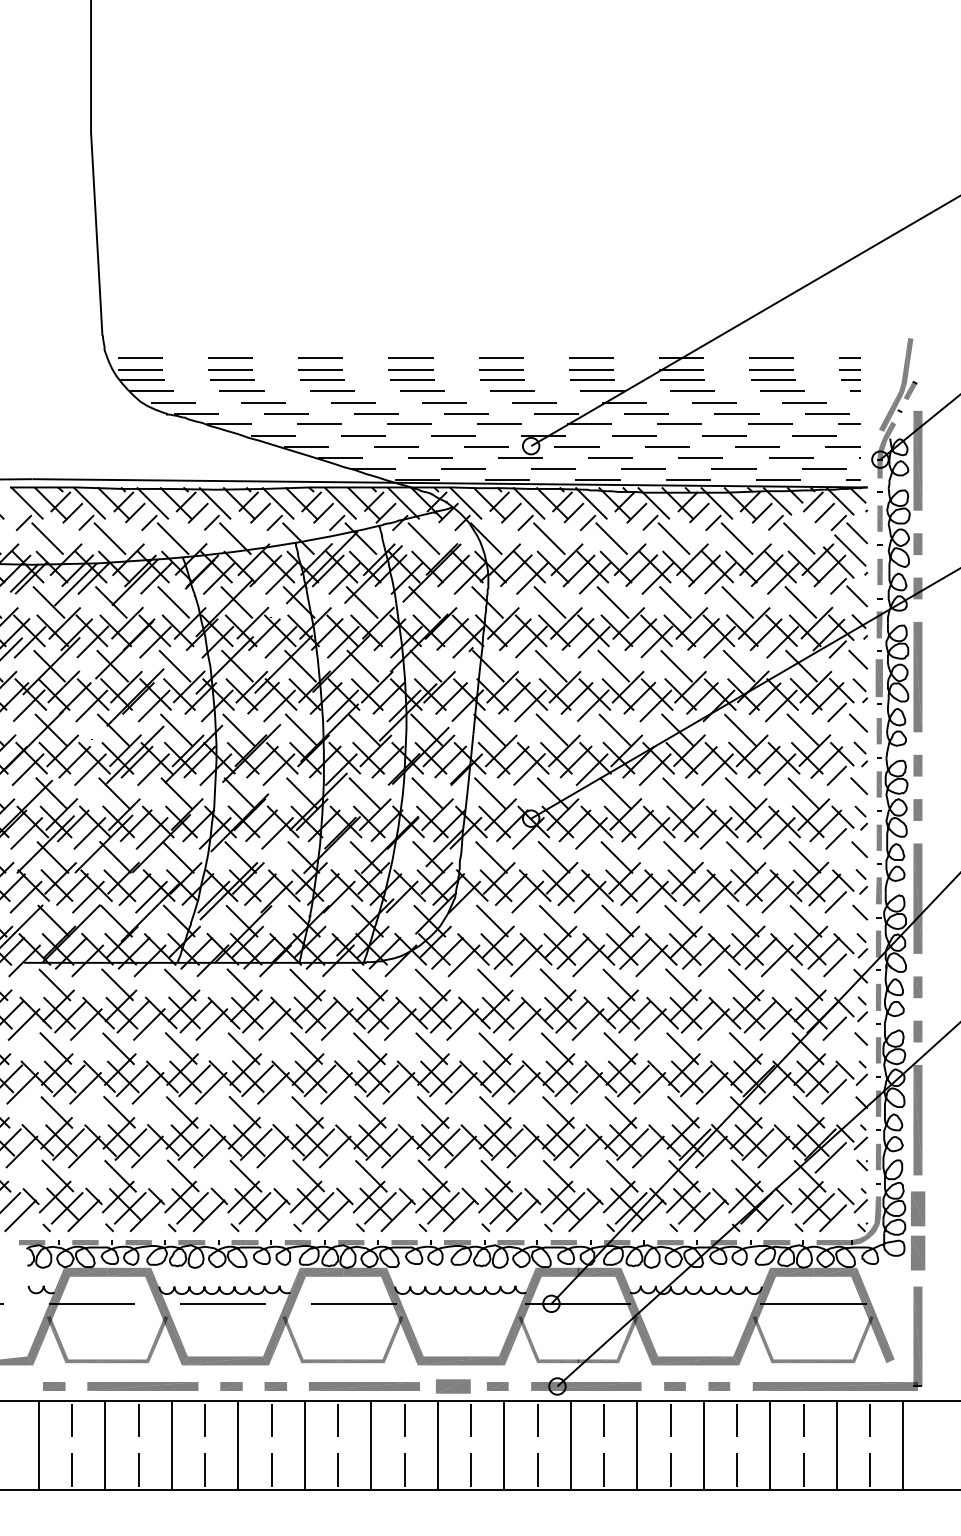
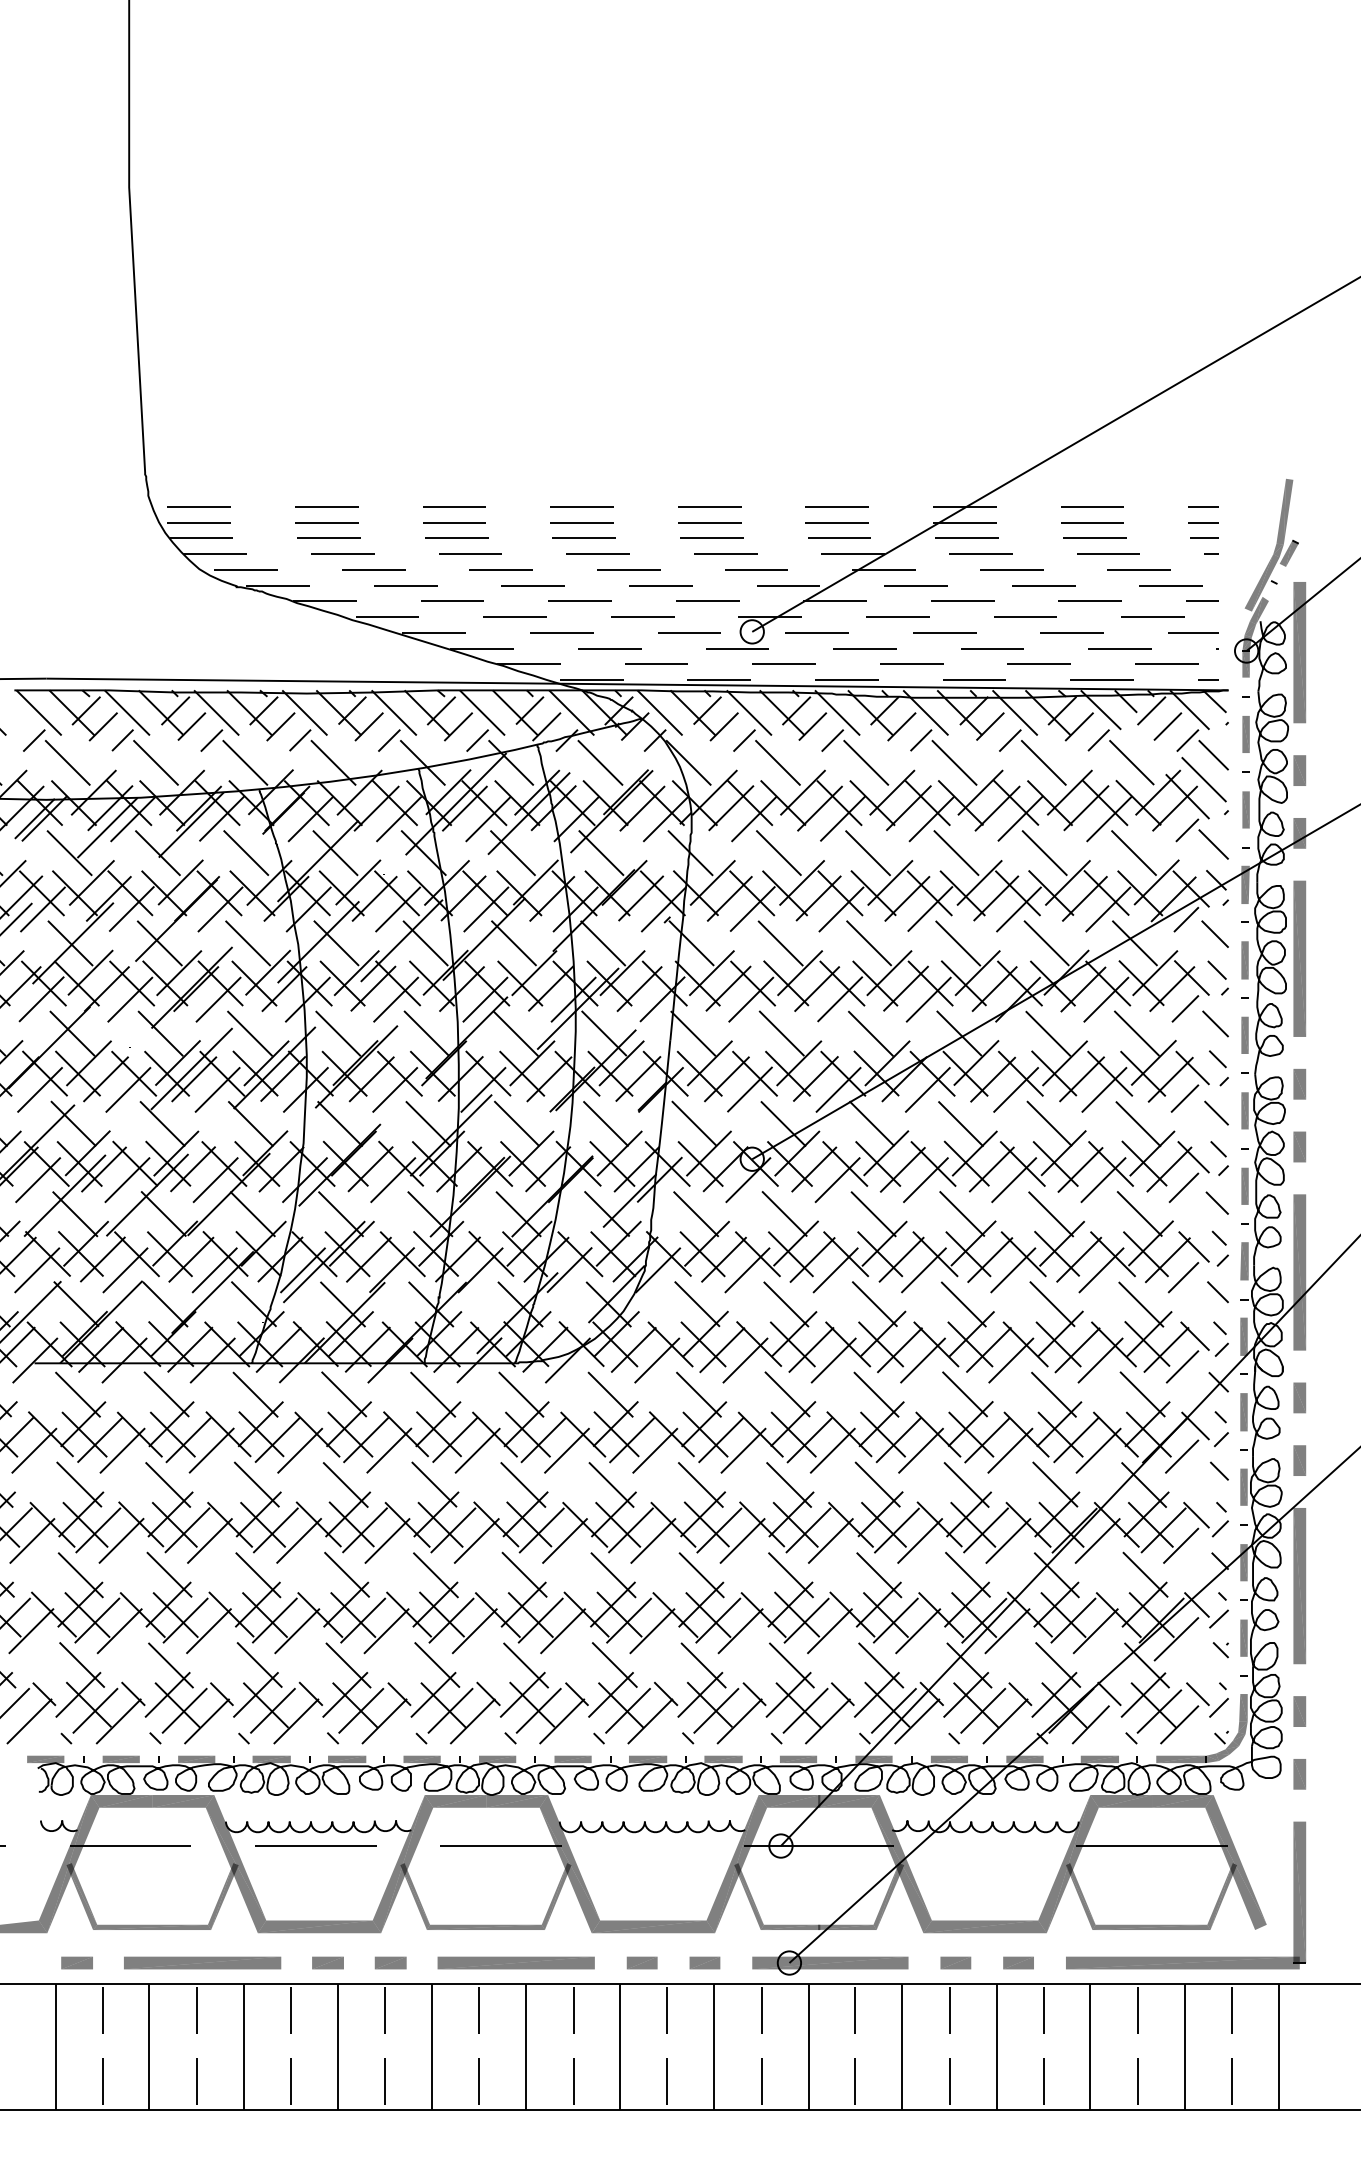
part: (878, 678) -> (1244, 960), size x0.71
part: (917, 1208) -> (1299, 1711), size x0.62
part: (917, 1253) -> (1299, 1774), size x0.62
part: (453, 1386) -> (642, 1962), size x0.62

